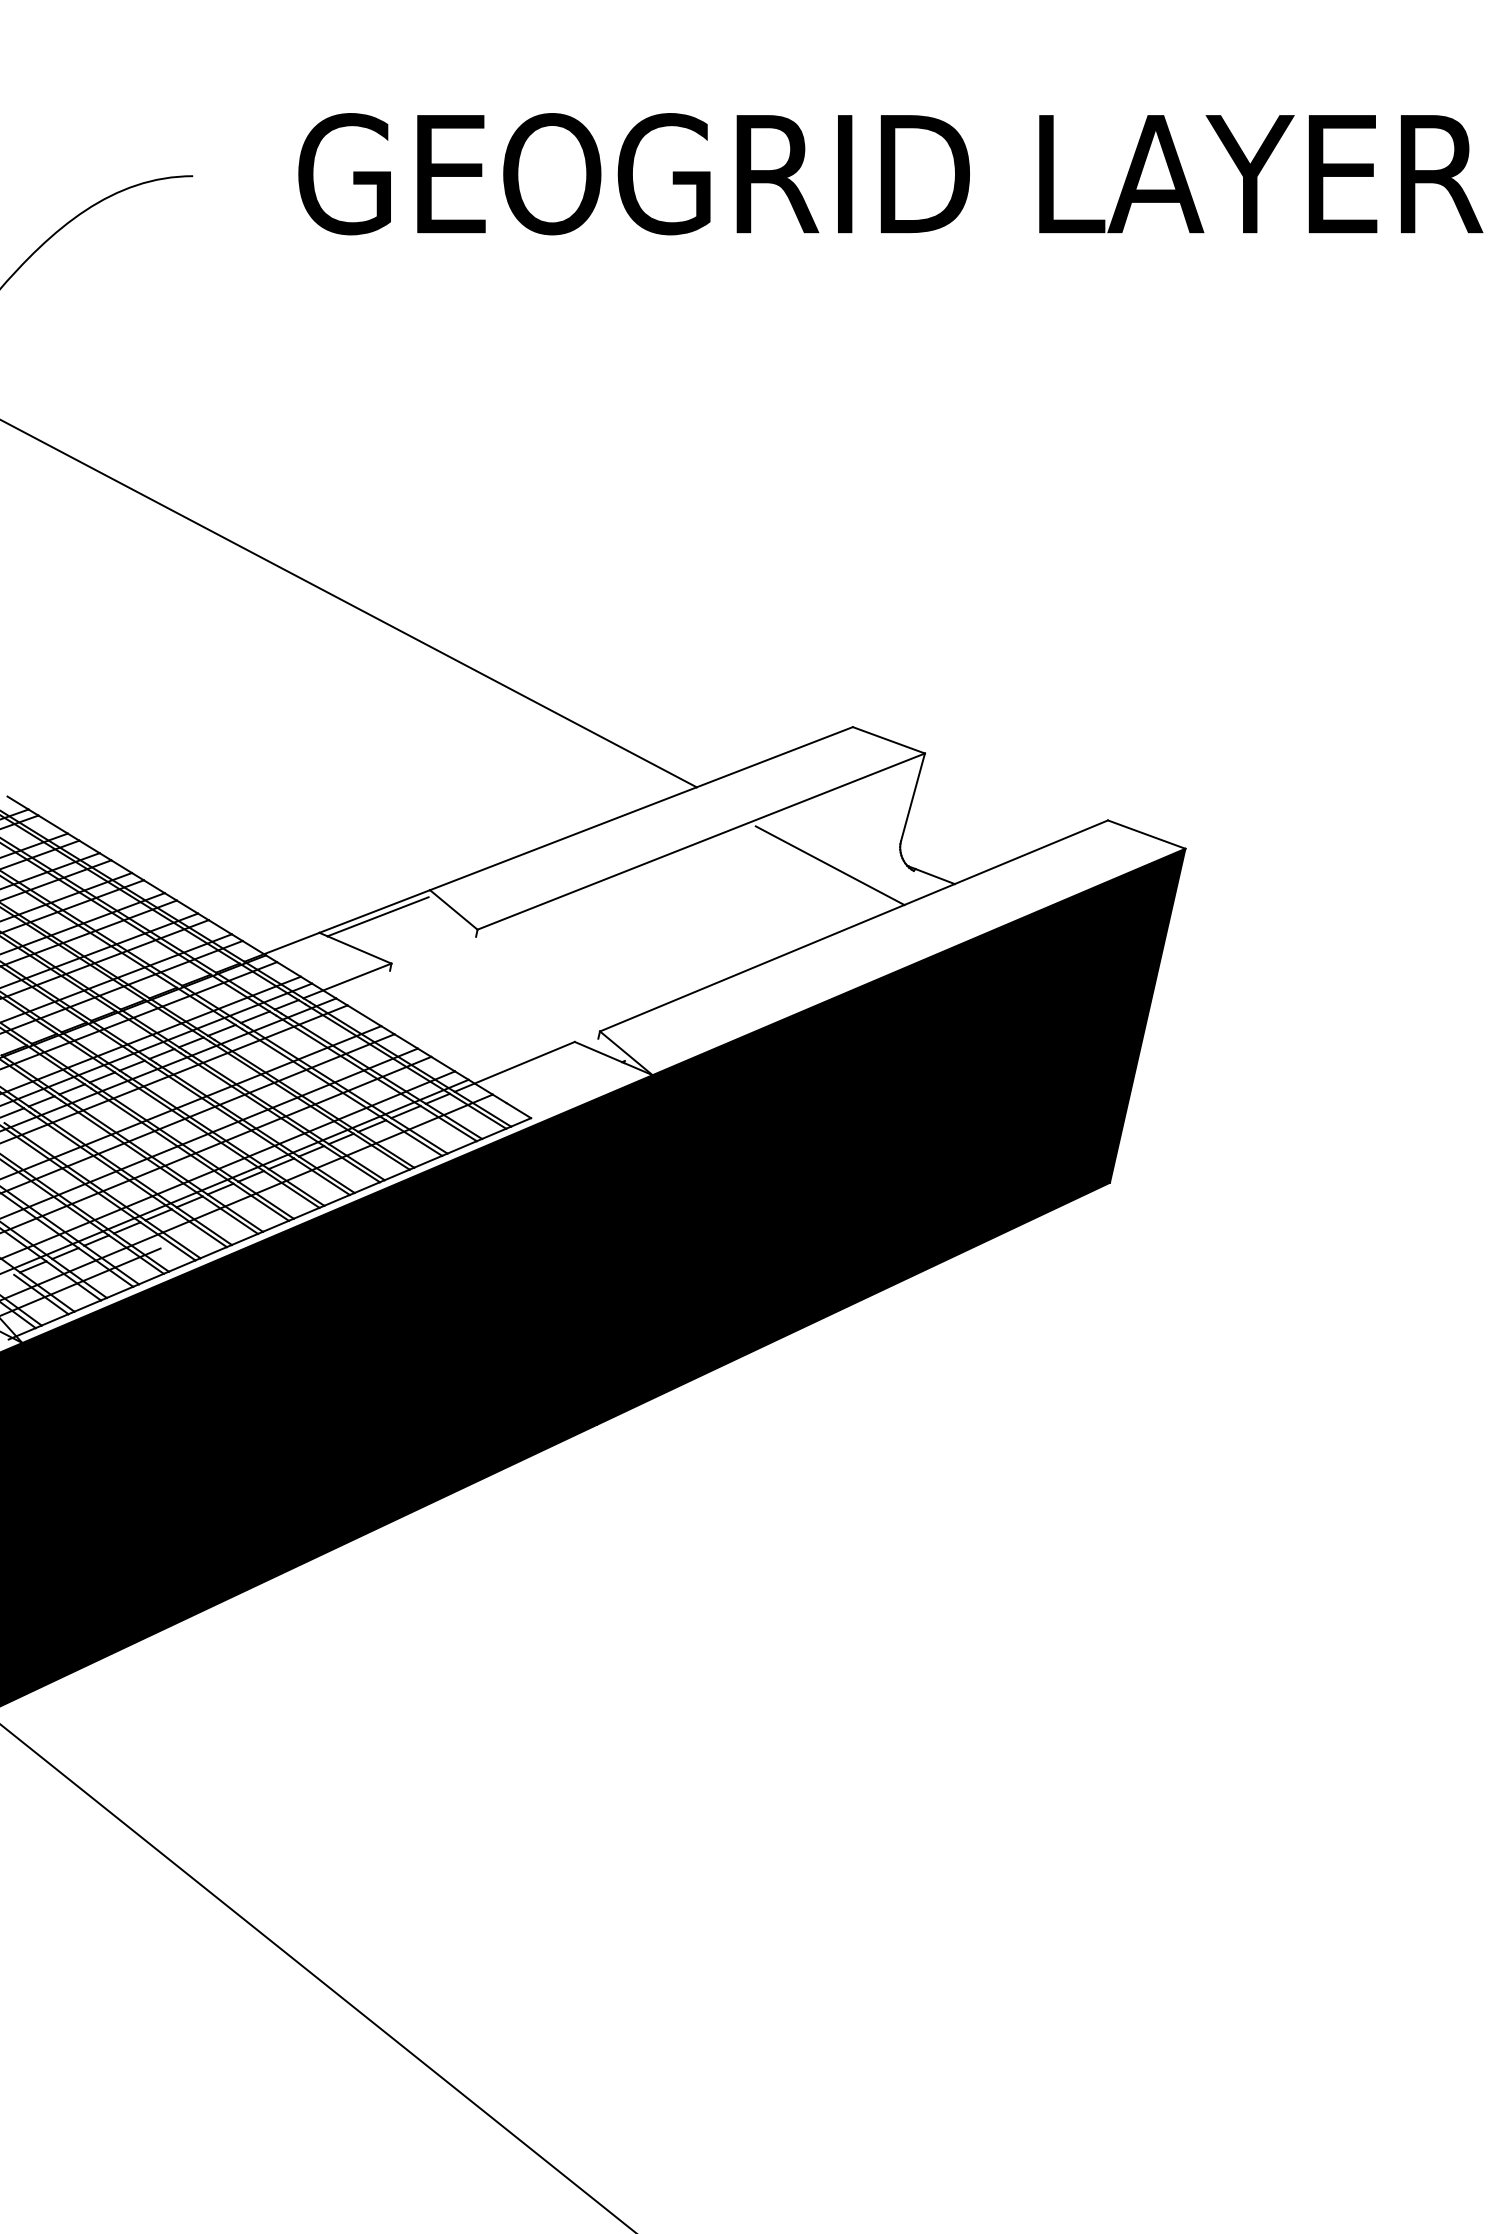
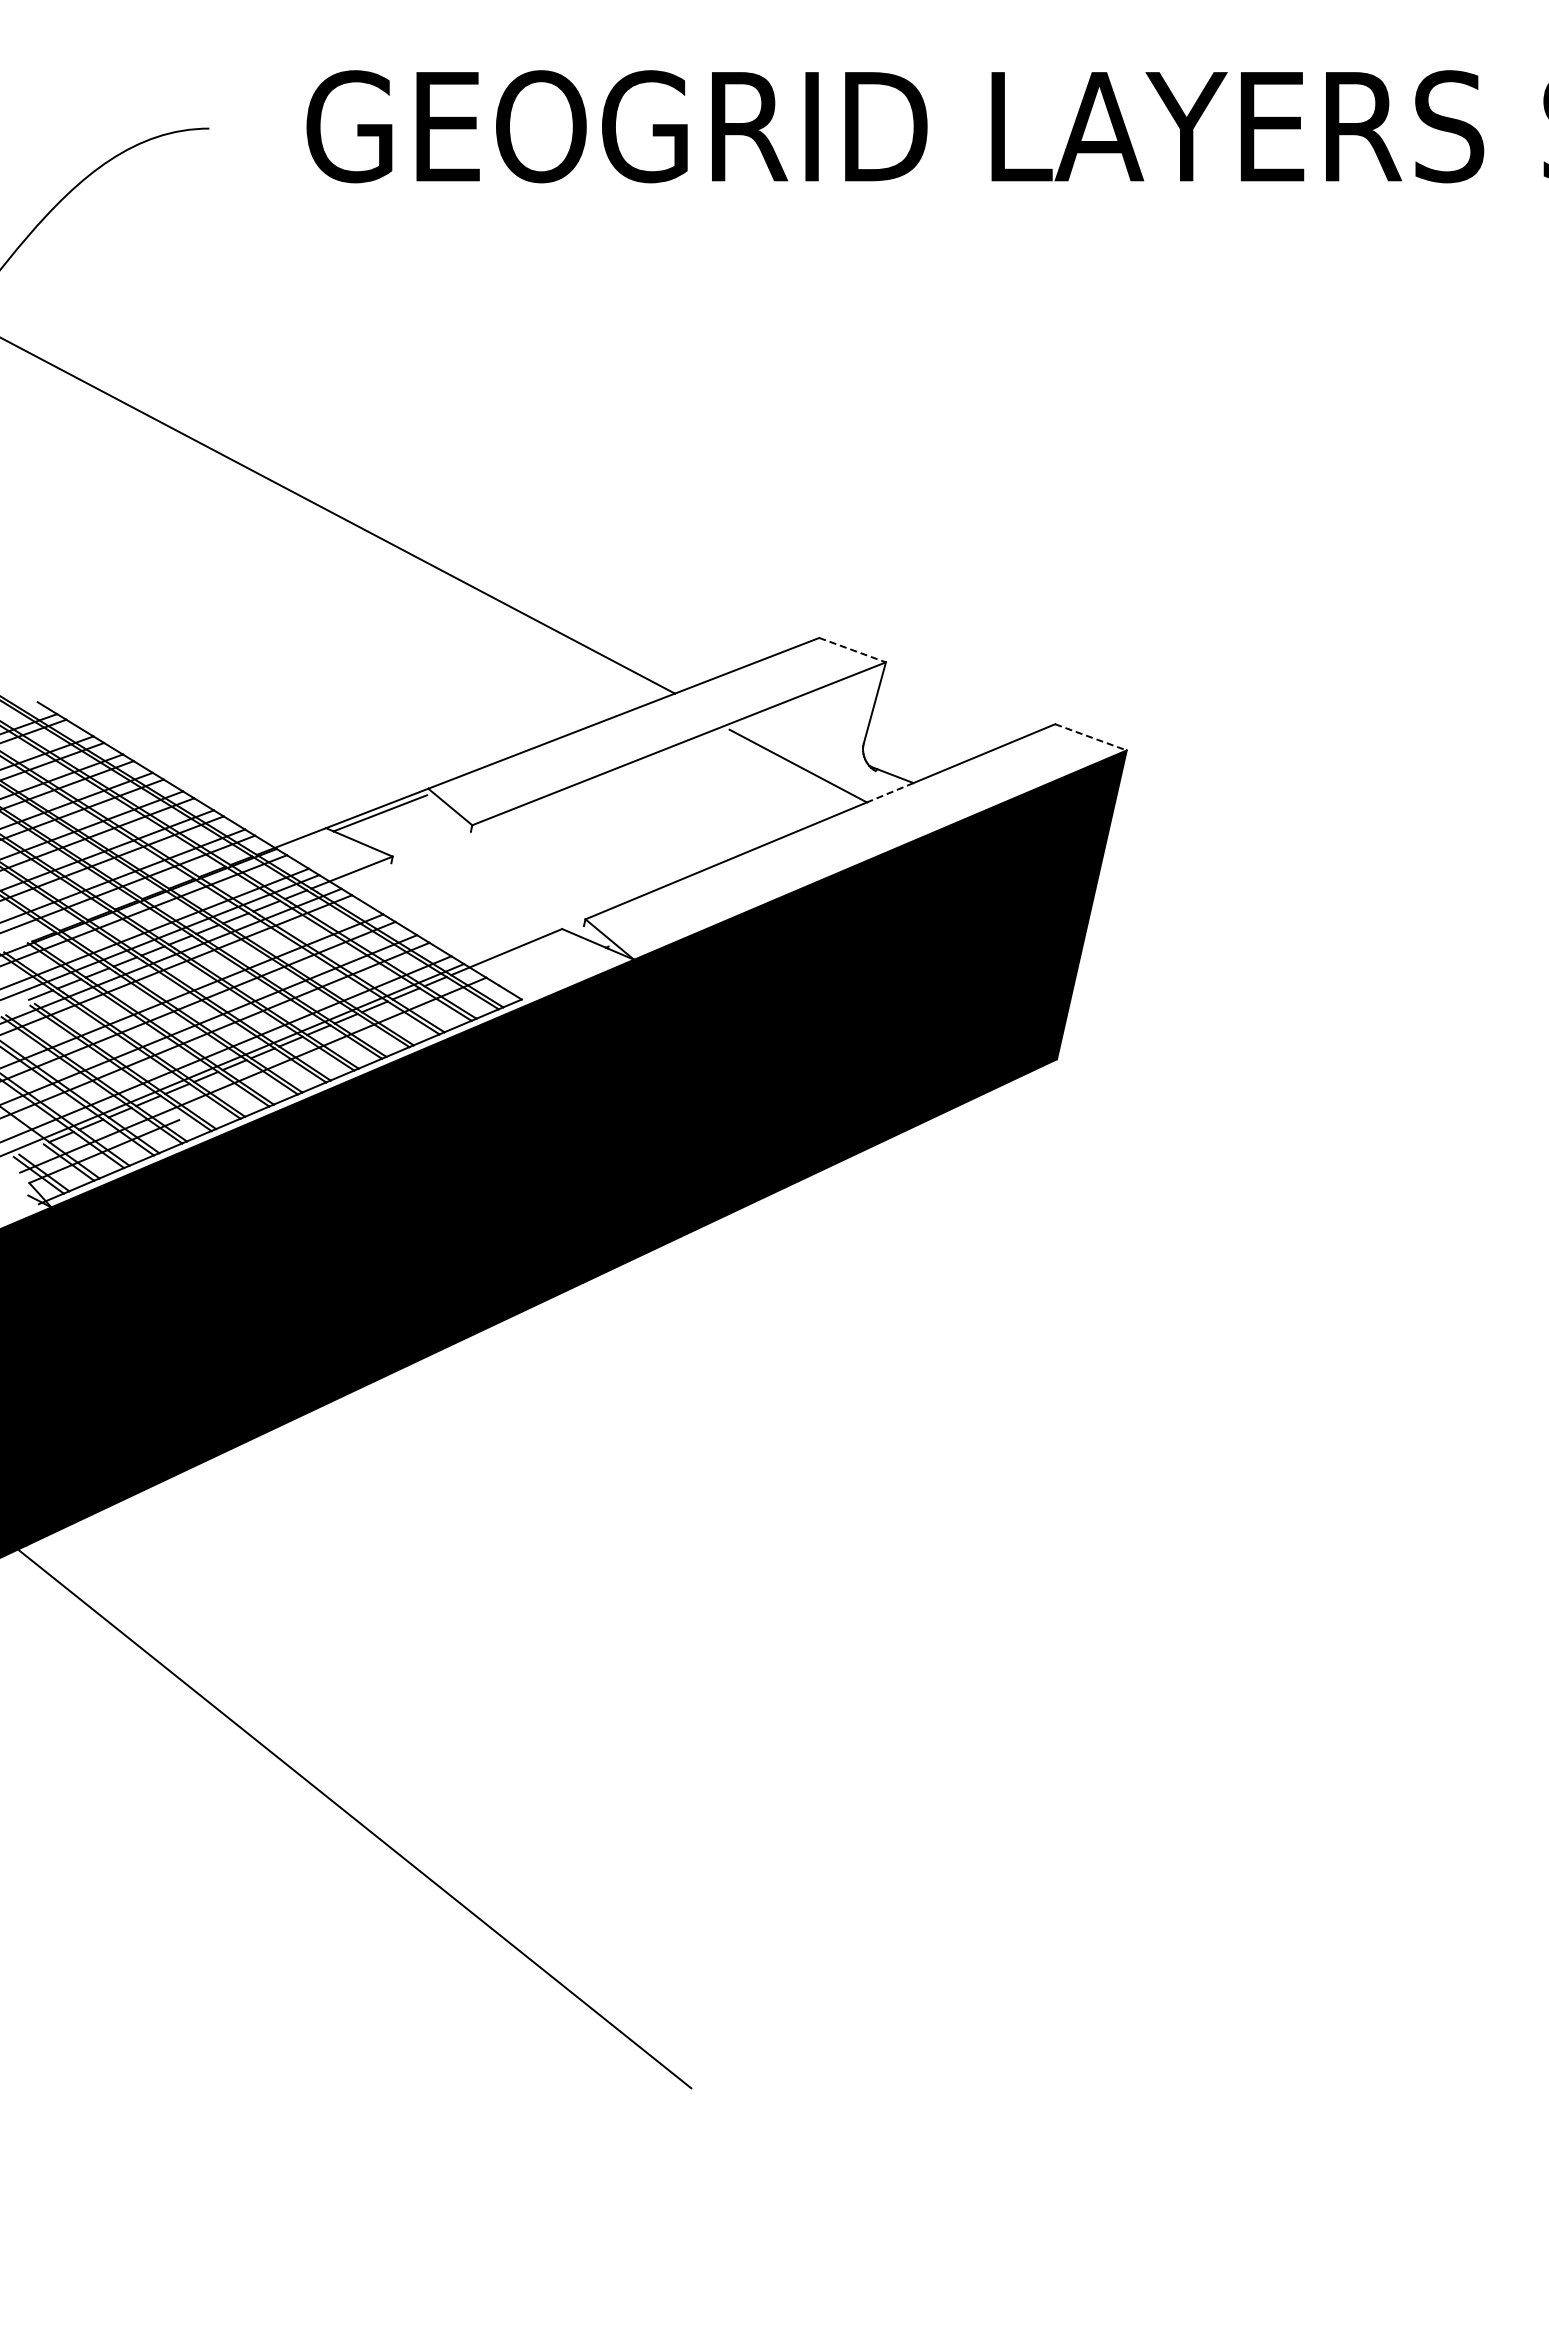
line: (889, 740) -> (853, 650), solid -> dashed
line: (1147, 834) -> (1091, 737), solid -> dashed
line: (928, 894) -> (889, 792), solid -> dashed

